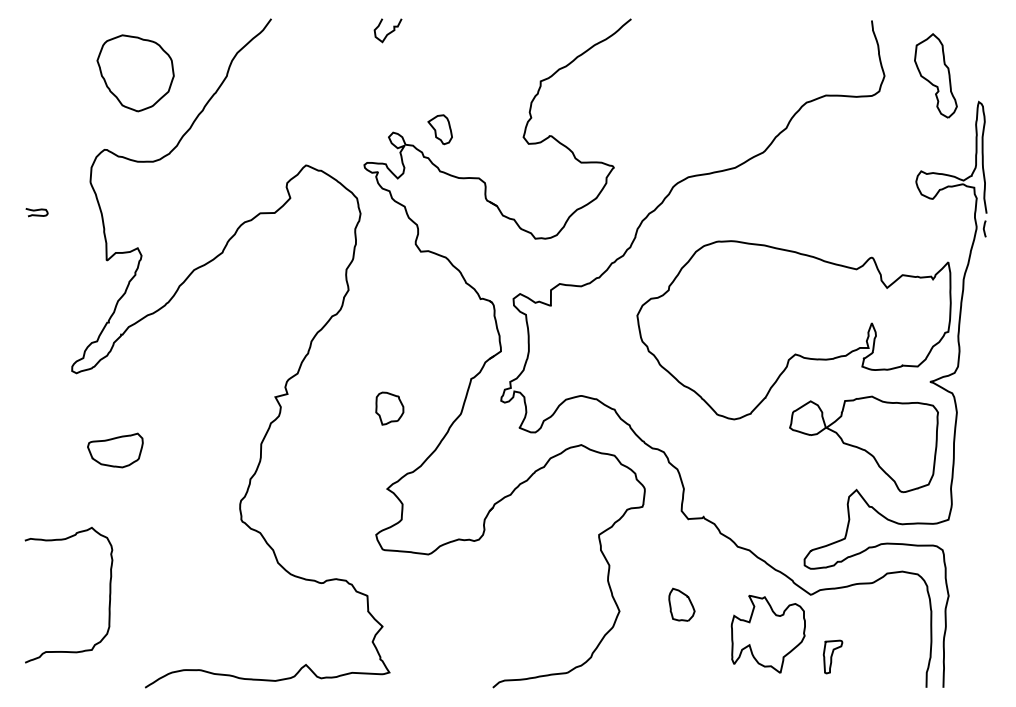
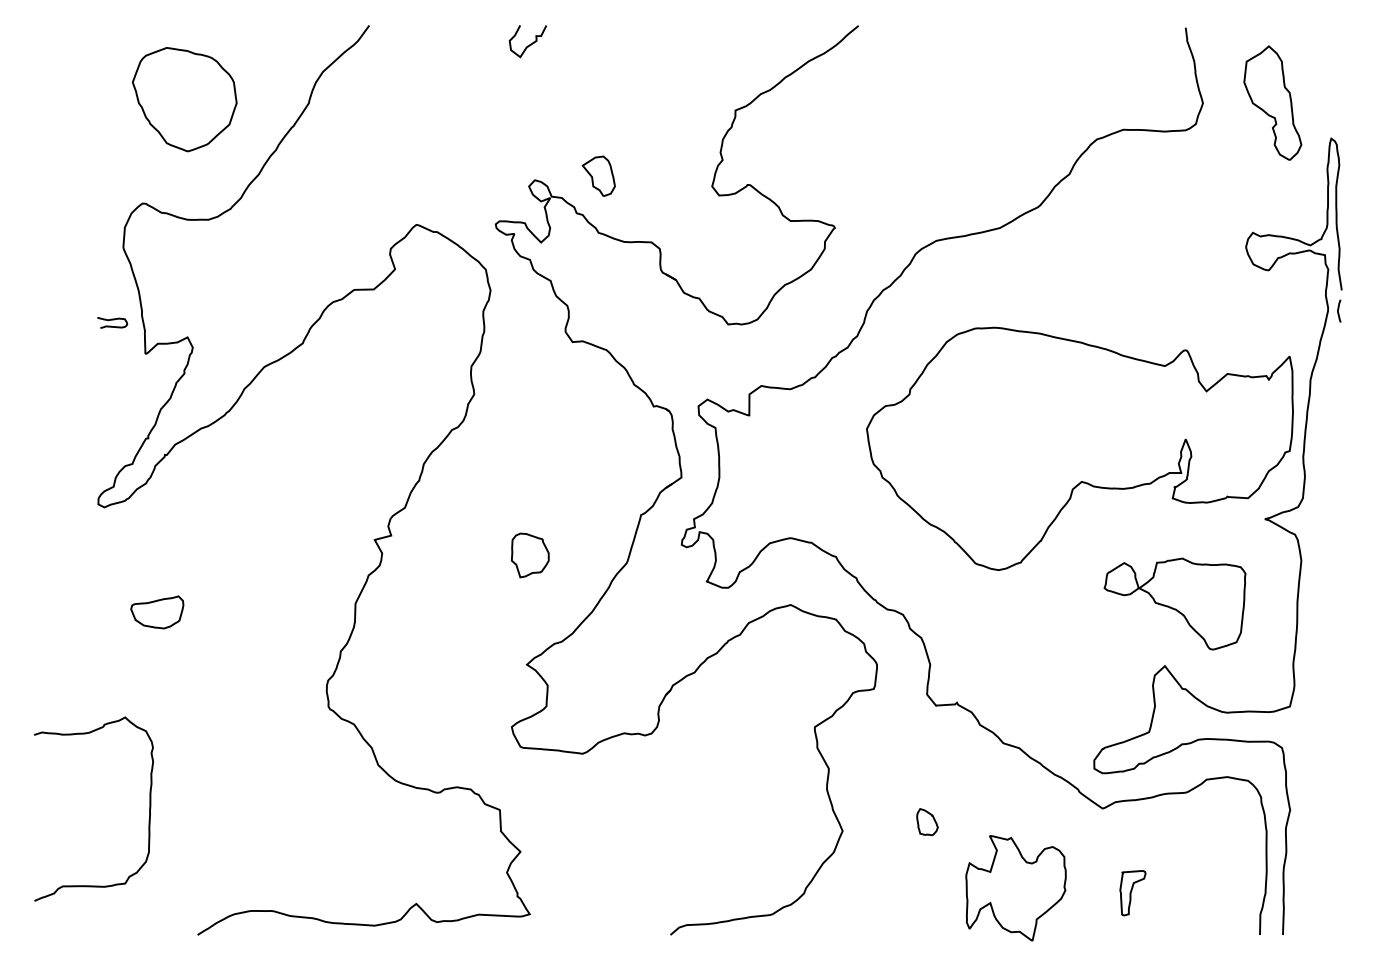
curve: (36, 210) -> (112, 320), moved
part: (863, 443) -> (1174, 603), size x0.7
part: (115, 450) -> (157, 612), size x0.7
part: (681, 604) -> (927, 821), size x0.6
part: (767, 634) -> (1015, 888), moved

